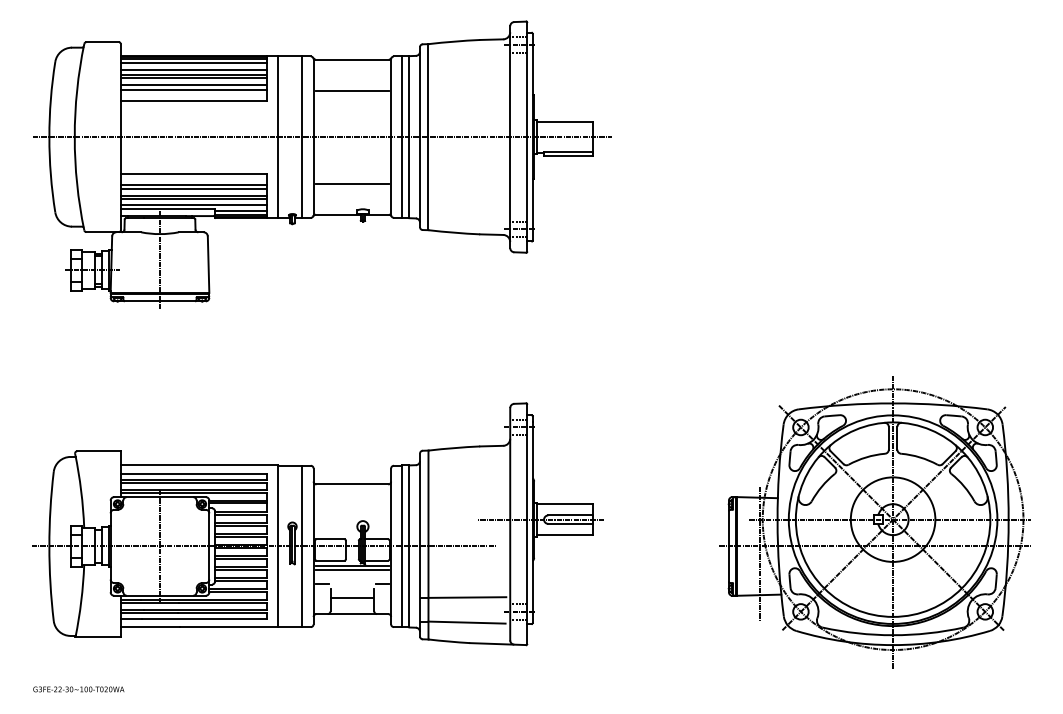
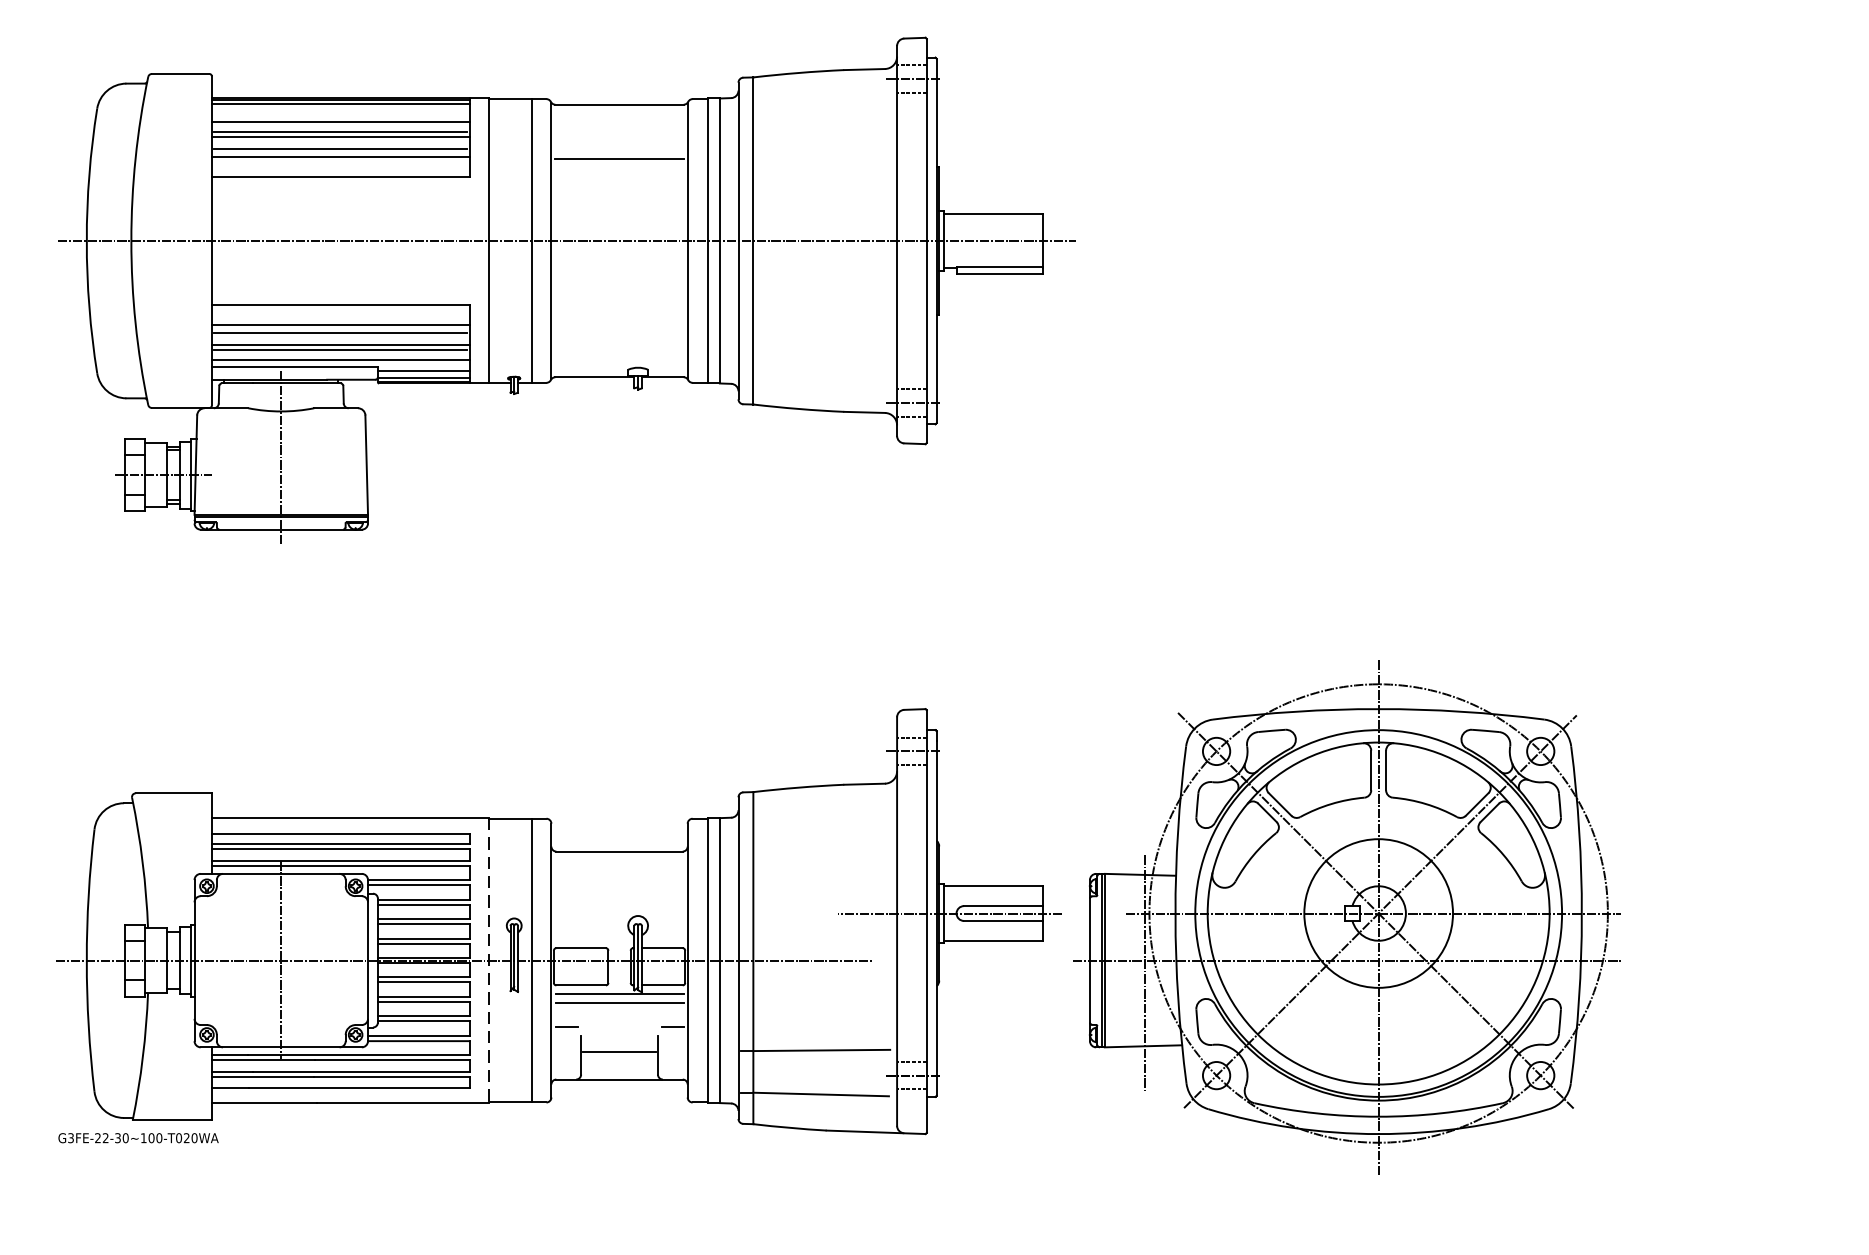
line: (193, 63) -> (340, 111), removed
line: (351, 183) -> (618, 322), removed
part: (874, 522) -> (1345, 918), moved
line: (278, 546) -> (489, 960), solid -> dashed
text: (78, 689) -> (137, 1138), moved

